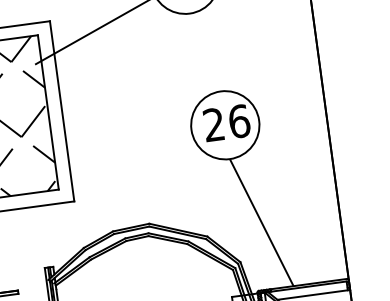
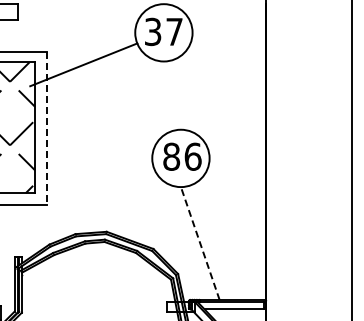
line: (61, 111) -> (46, 128), solid -> dashed
text: (213, 124) -> (171, 156), 26 -> 86
line: (261, 222) -> (200, 243), solid -> dashed

